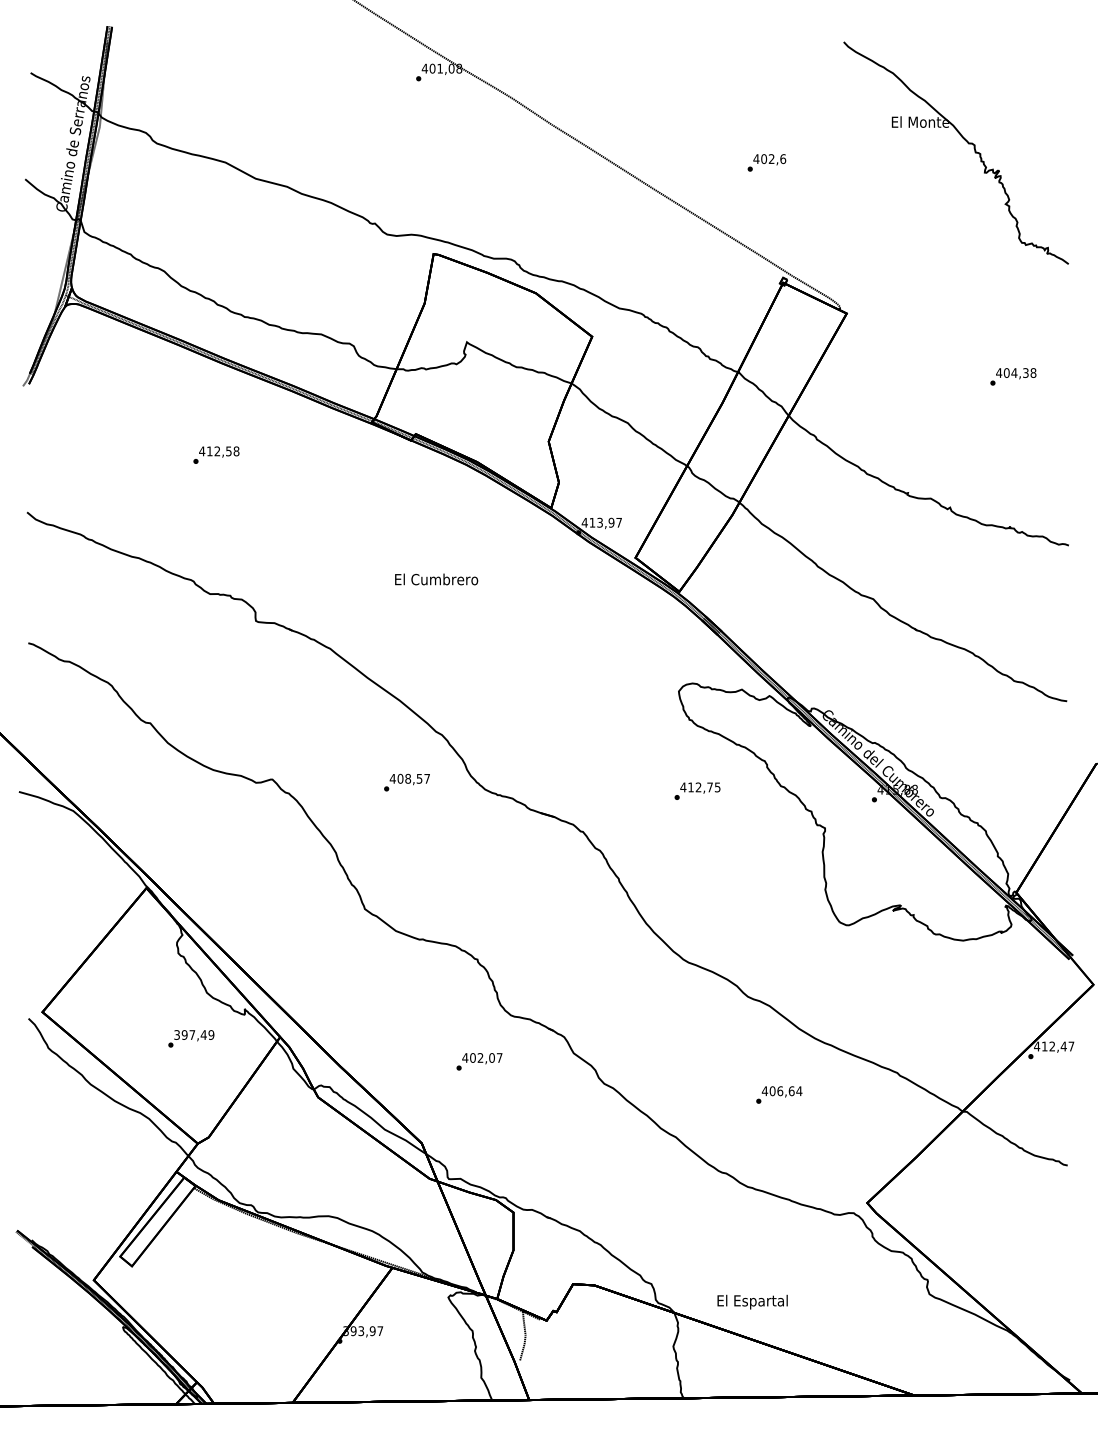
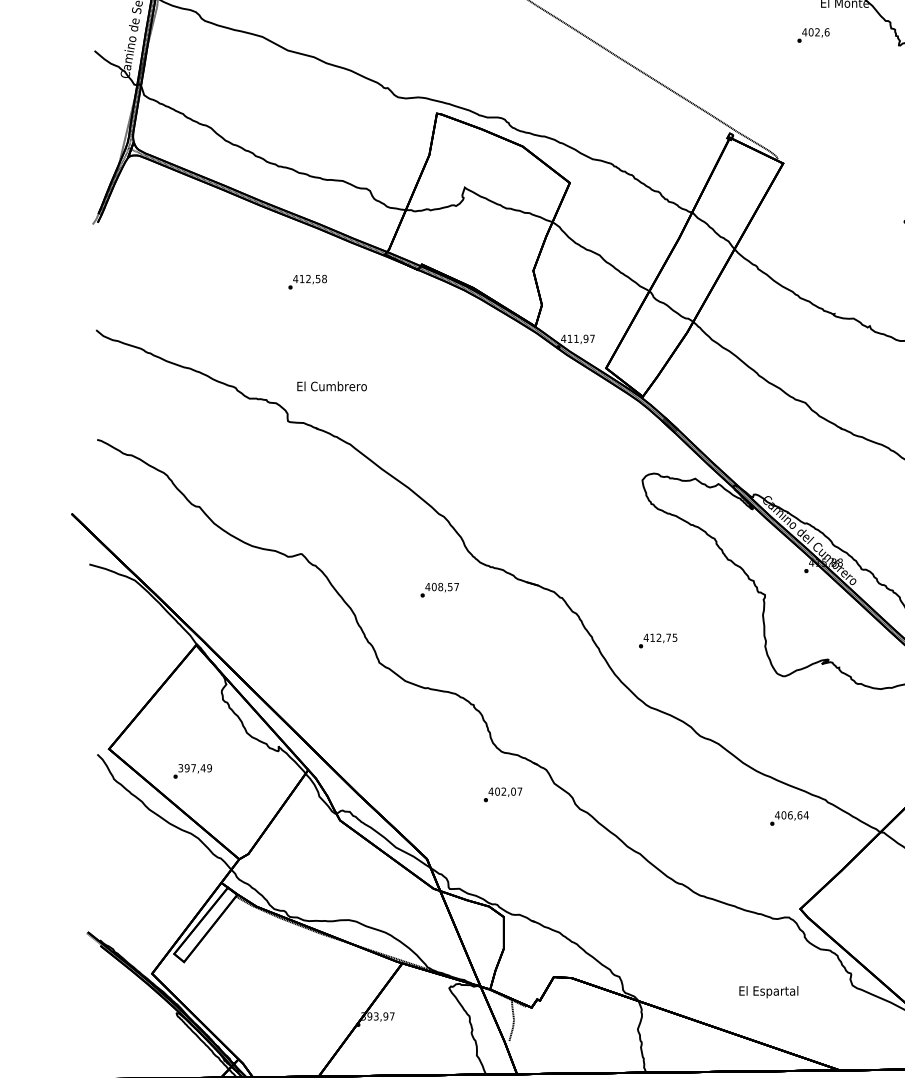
text: (766, 162) -> (813, 35), moved
text: (216, 454) -> (307, 281), moved
text: (599, 522) -> (575, 338), 413,97 -> 411,97
text: (436, 579) -> (332, 386), moved
text: (406, 782) -> (439, 590), moved
text: (697, 790) -> (658, 640), moved
text: (191, 1038) -> (192, 771), moved
text: (479, 1061) -> (503, 794), moved
text: (779, 1094) -> (789, 818), moved
text: (752, 1301) -> (768, 991), moved

